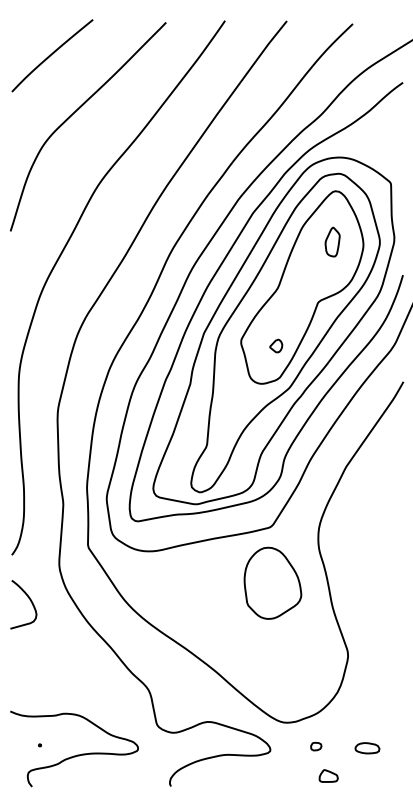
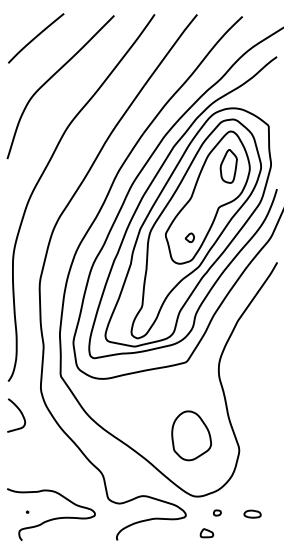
part: (332, 242) -> (228, 166), size x1.67
part: (272, 582) -> (191, 435), moved
part: (328, 776) -> (206, 533), moved

